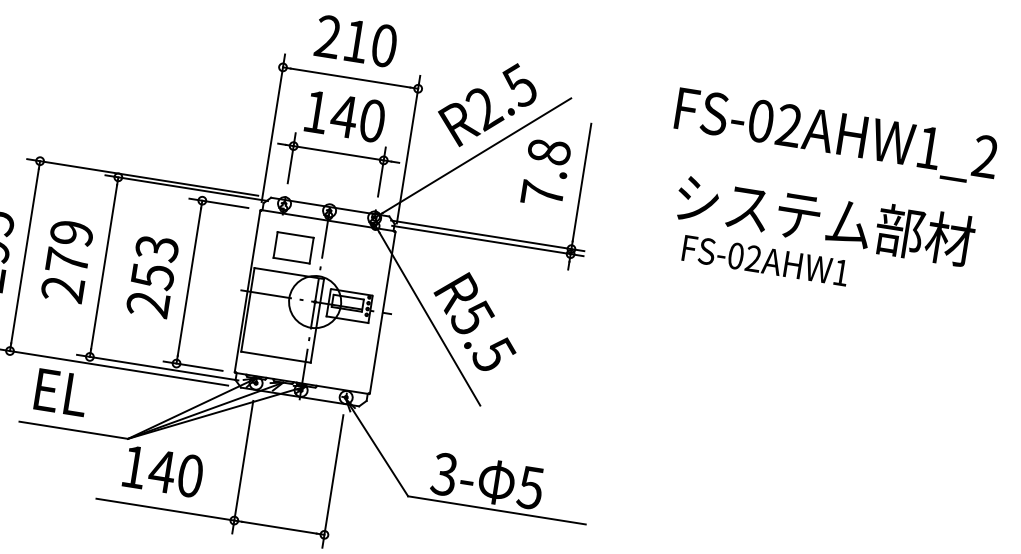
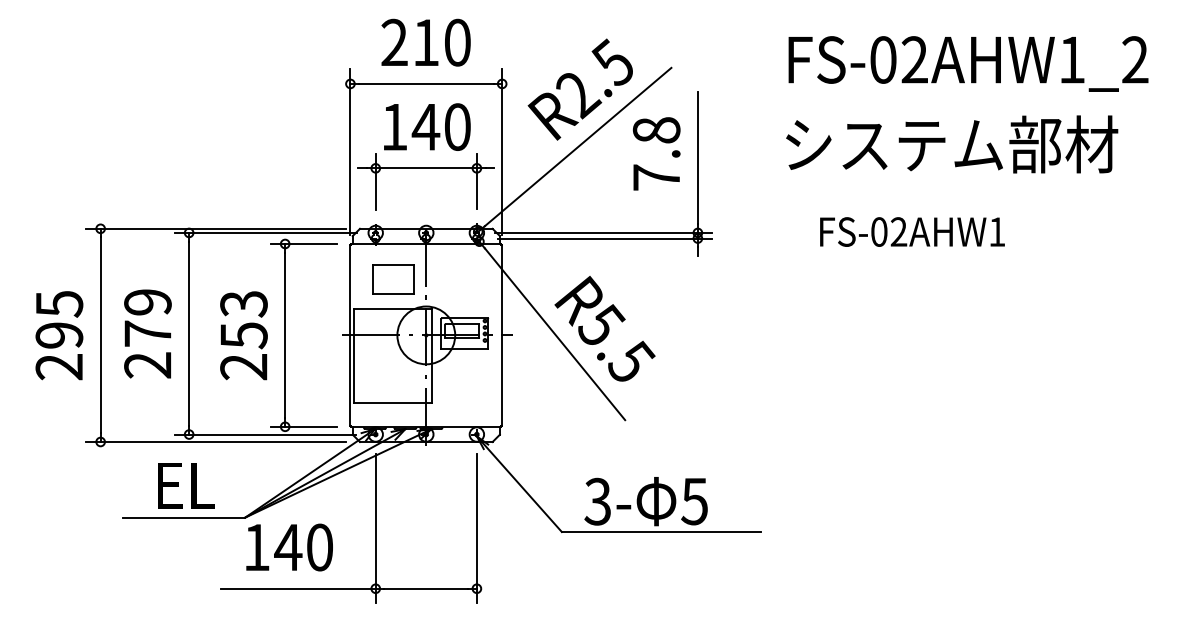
text: (825, 219) -> (952, 144), moved
text: (765, 260) -> (912, 231), moved
text: (61, 392) -> (186, 485), moved

